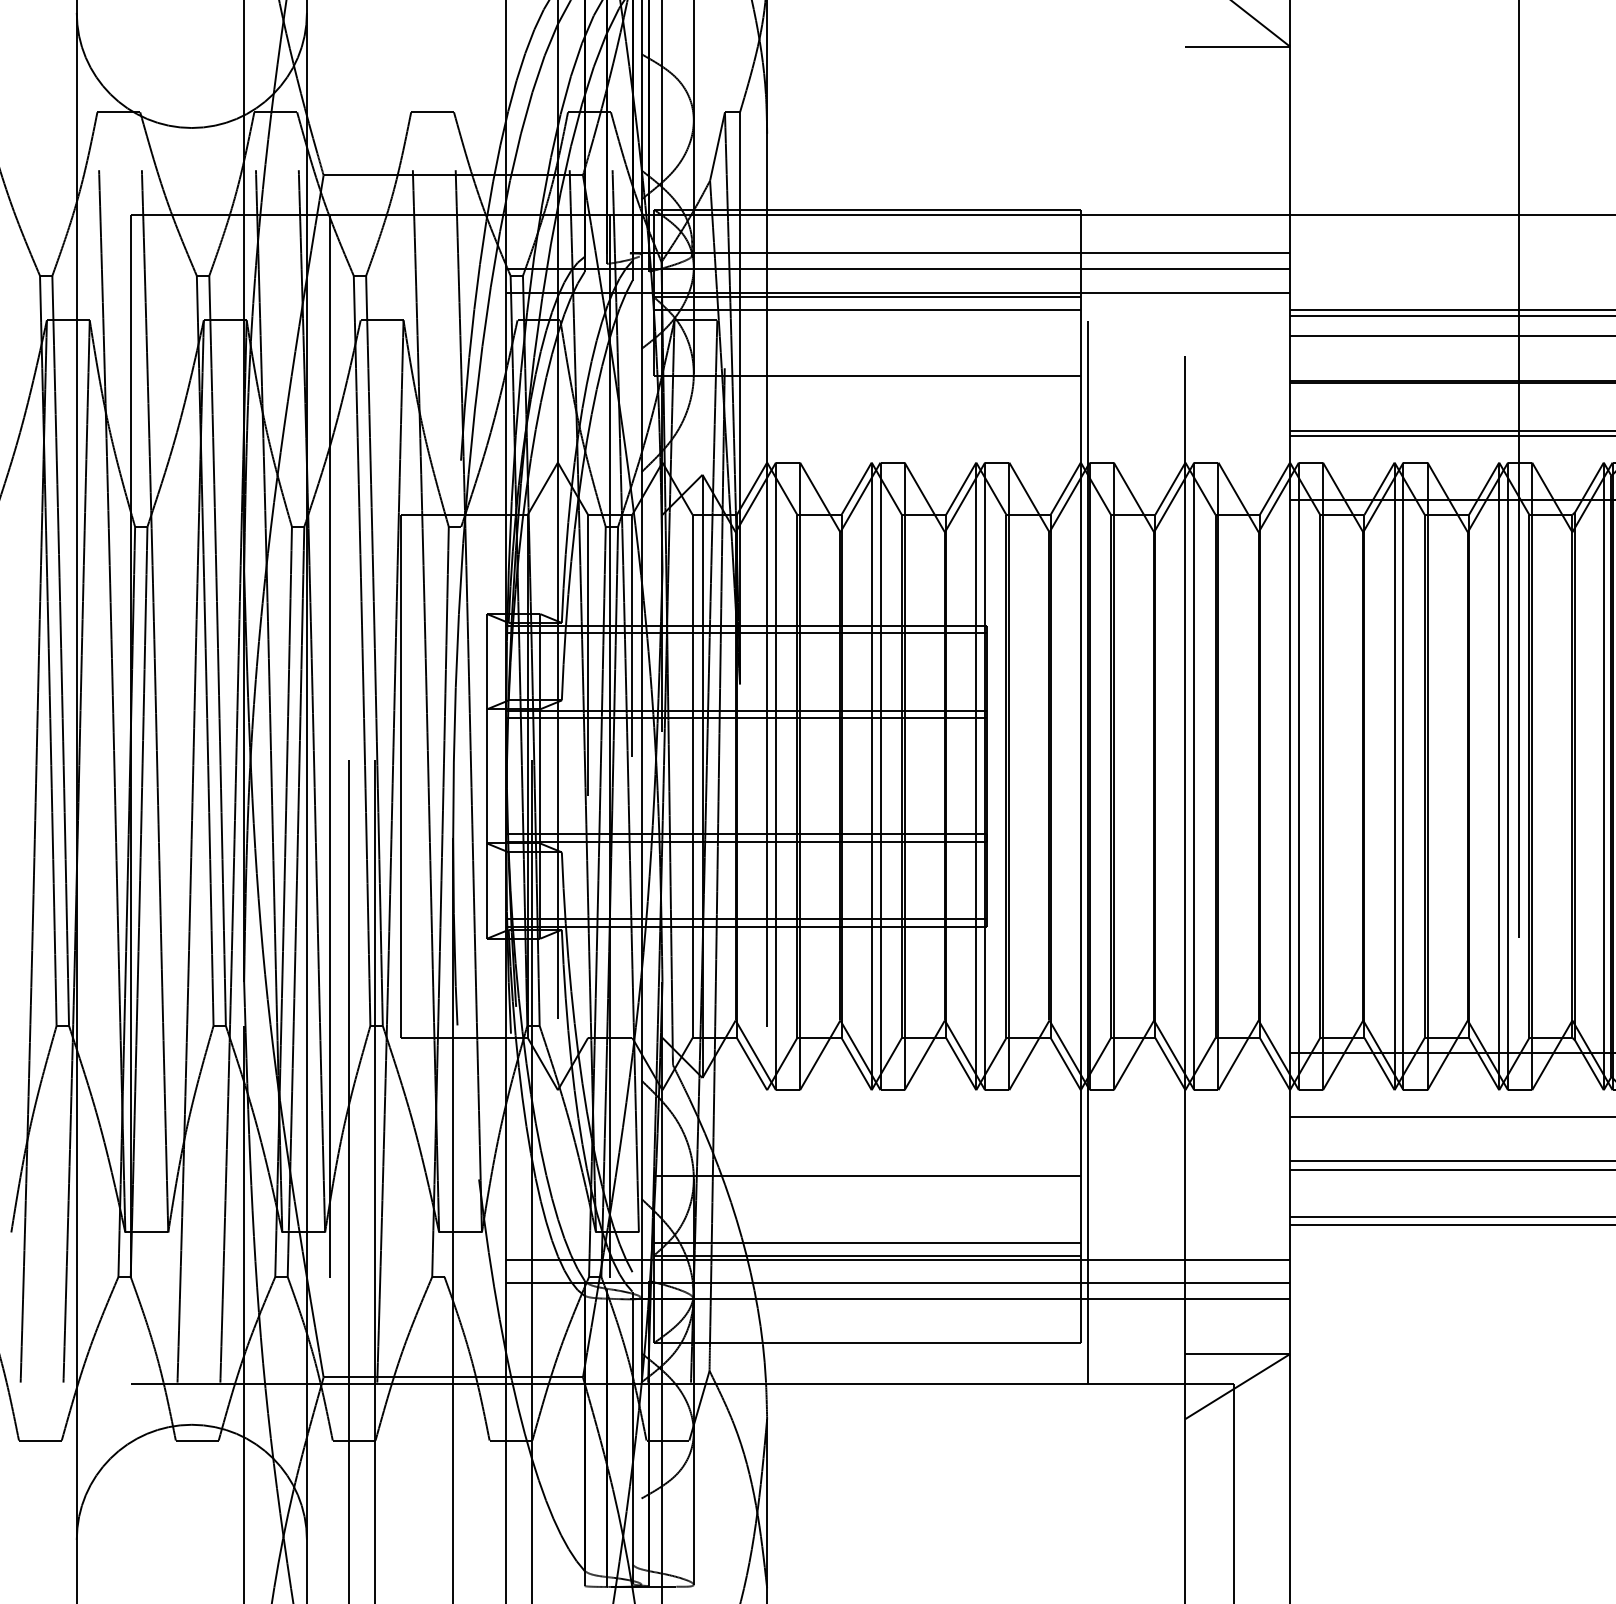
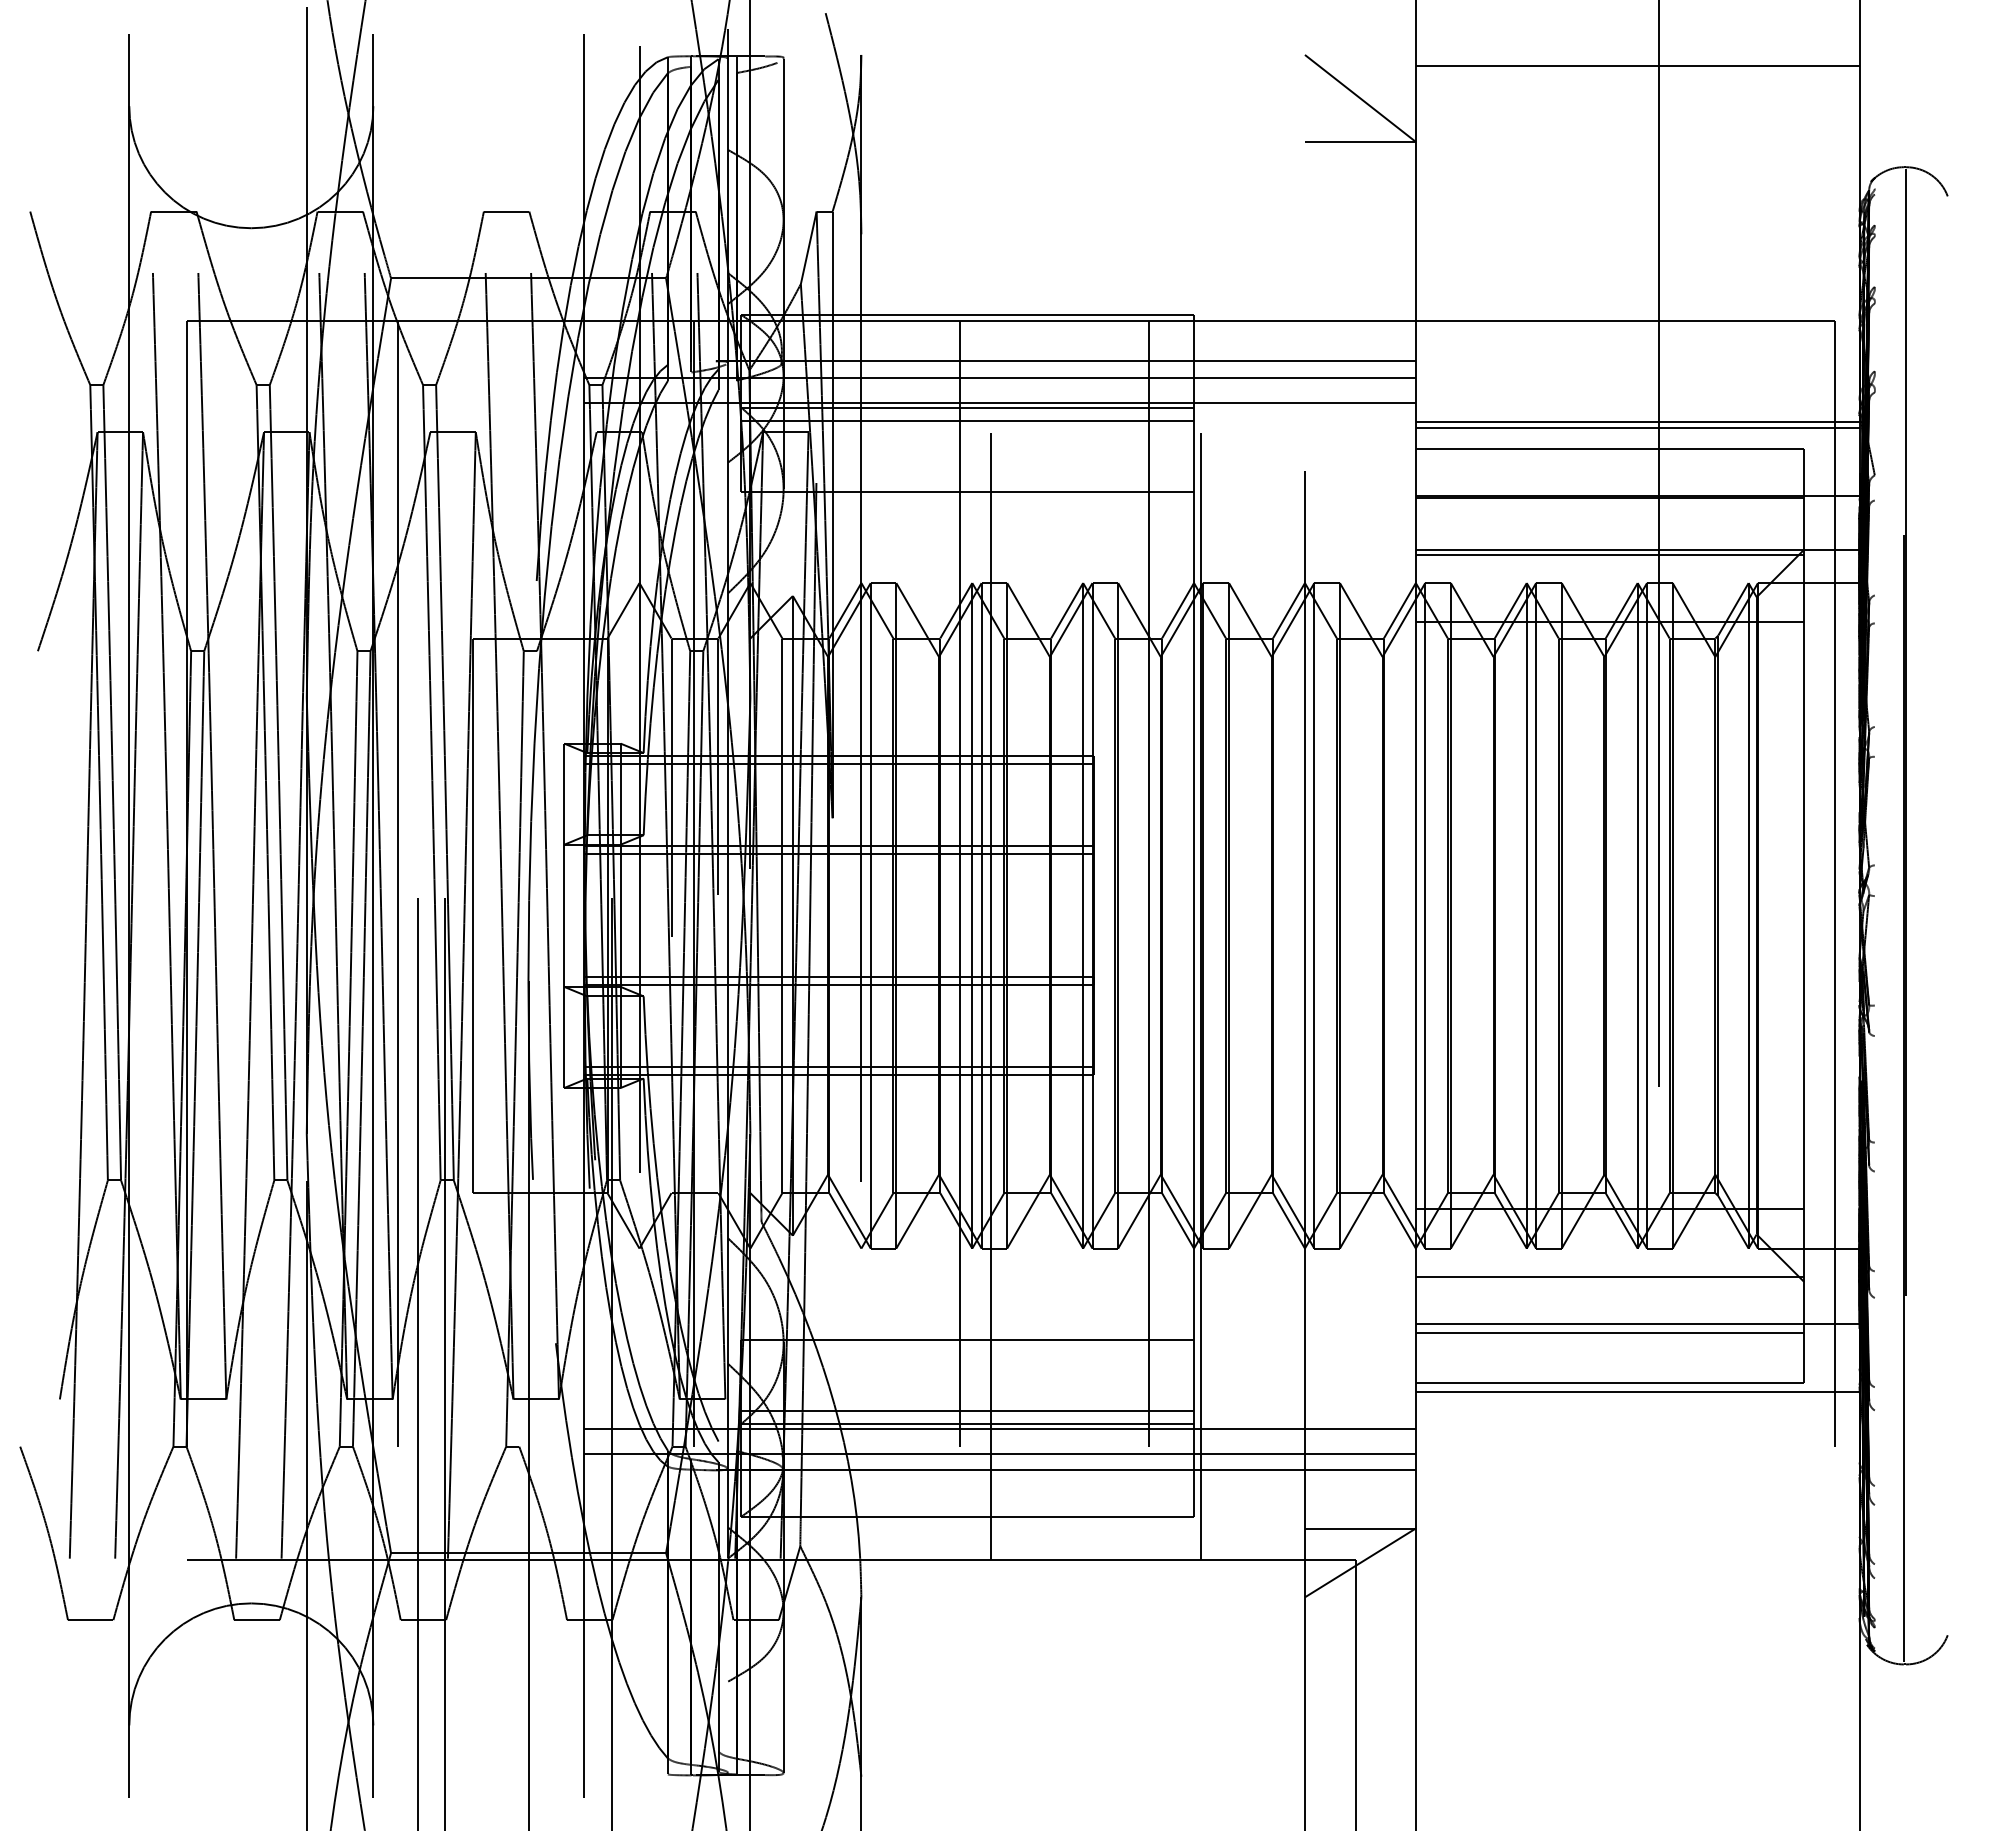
line: (859, 799) -> (959, 940), added
line: (888, 799) -> (990, 940), added
line: (1037, 799) -> (1148, 940), added

